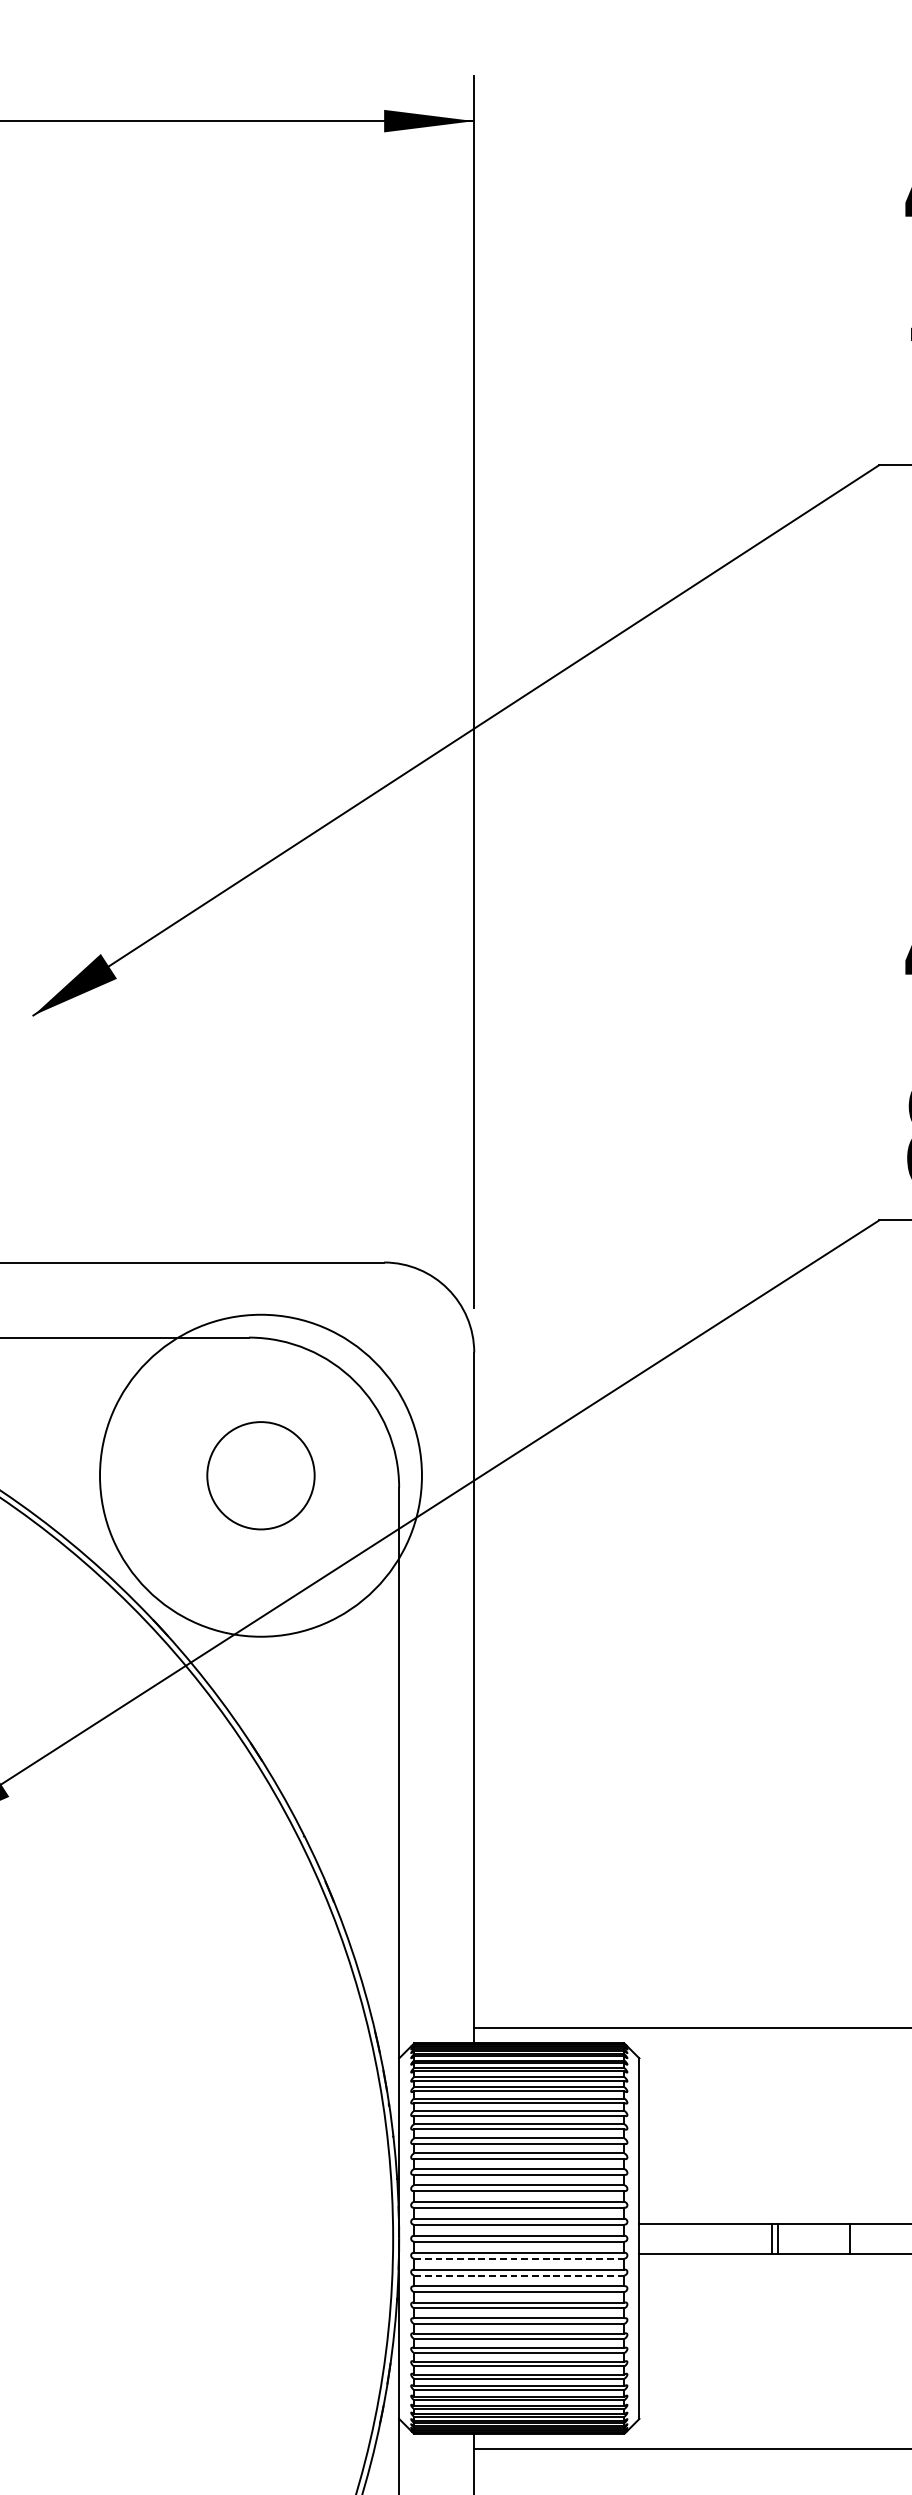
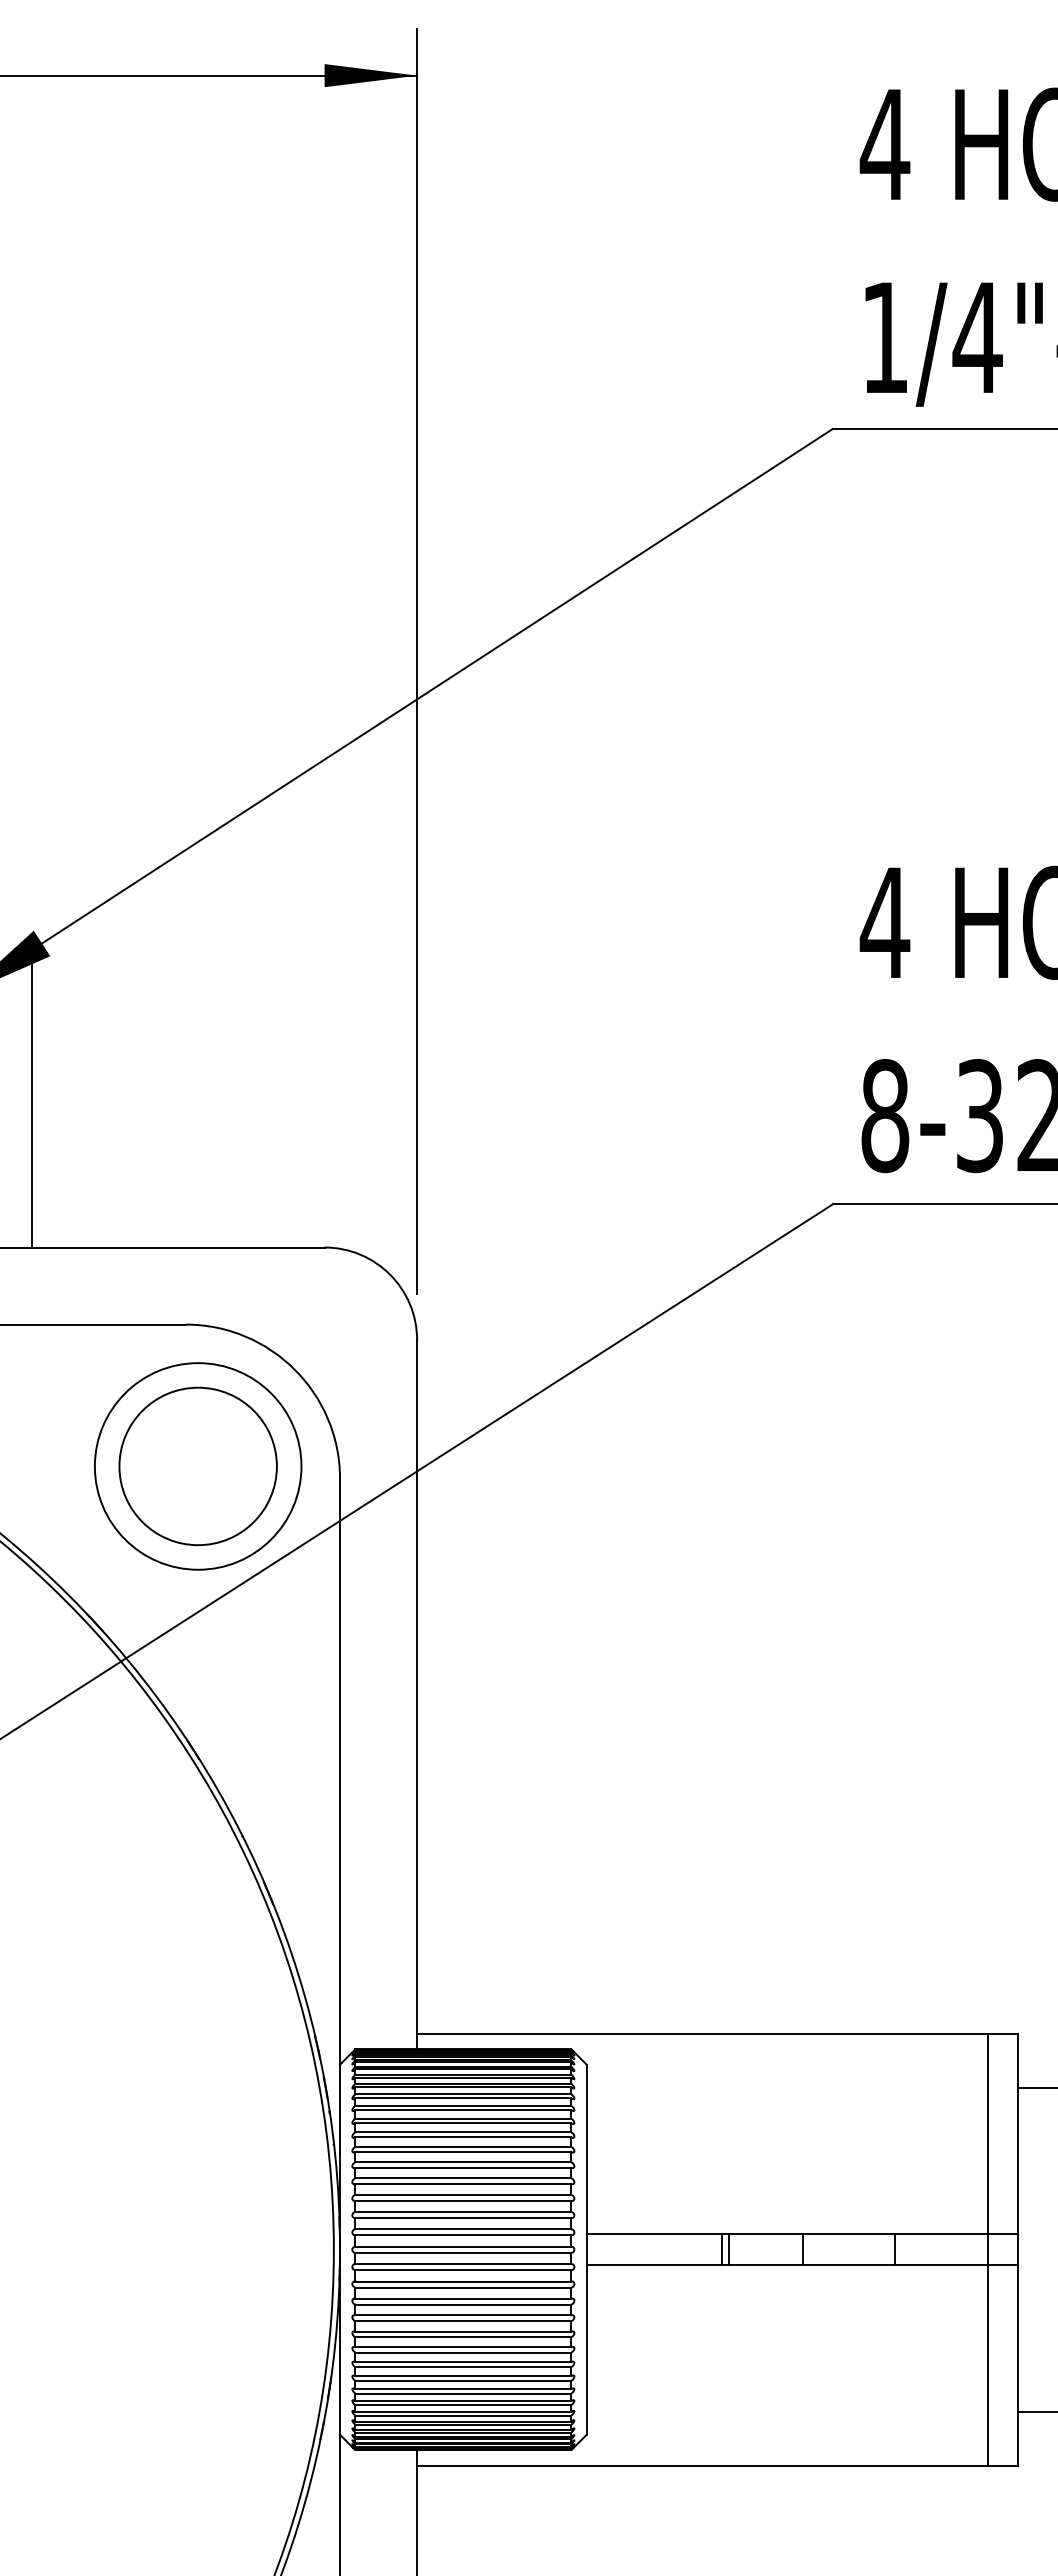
line: (98, 1119) -> (31, 1100), added
circle: (260, 1475) -> (197, 1466), size x0.62
circle: (260, 1475) -> (197, 1466), size x1.43
line: (519, 2258) -> (463, 2270), dashed -> solid
line: (519, 2275) -> (463, 2287), dashed -> solid

